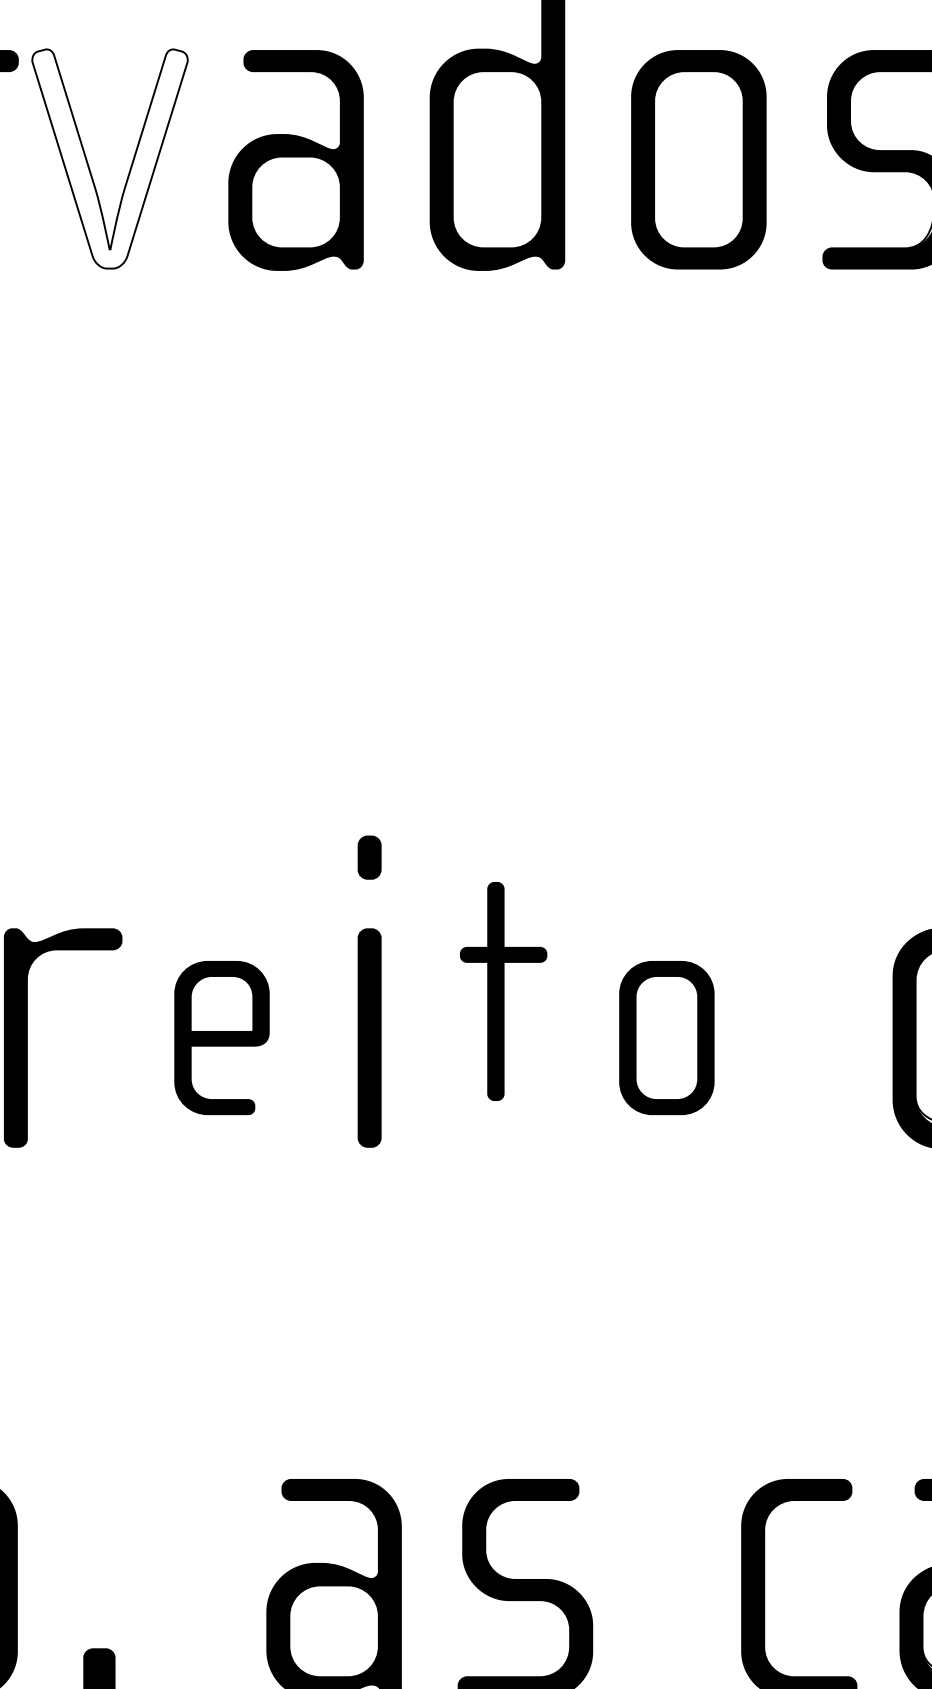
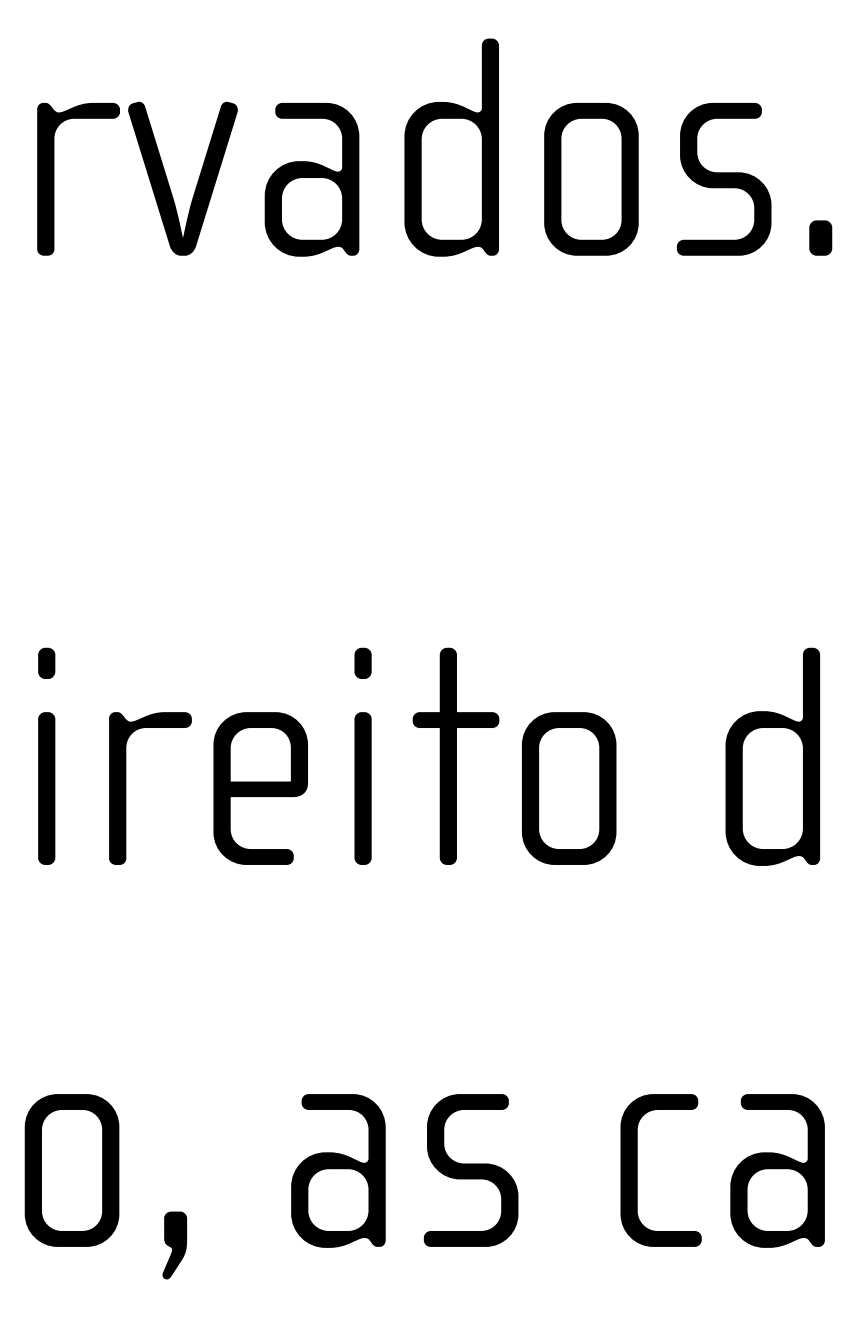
fill: (109, 158) -> (182, 178), added
part: (502, 990) -> (455, 755), size x1.43
part: (221, 1037) -> (260, 788), size x1.43
part: (667, 1037) -> (569, 788), size x1.43

